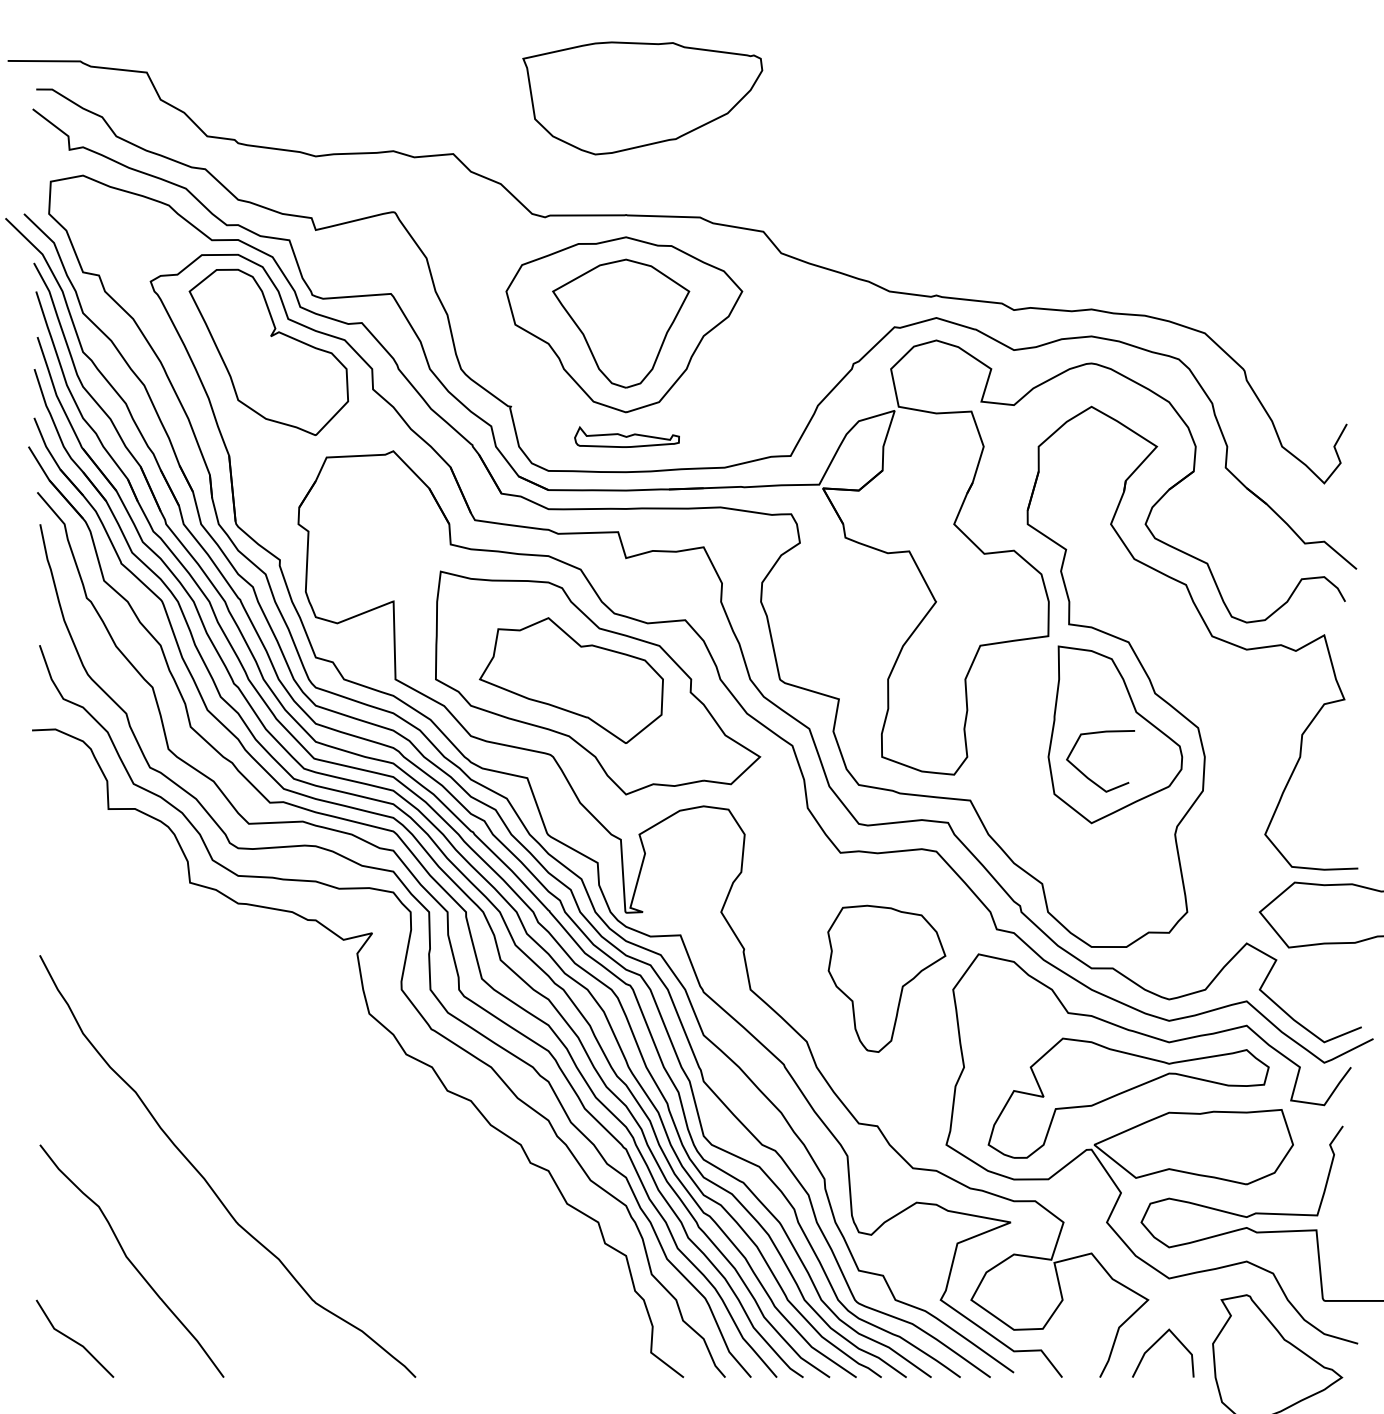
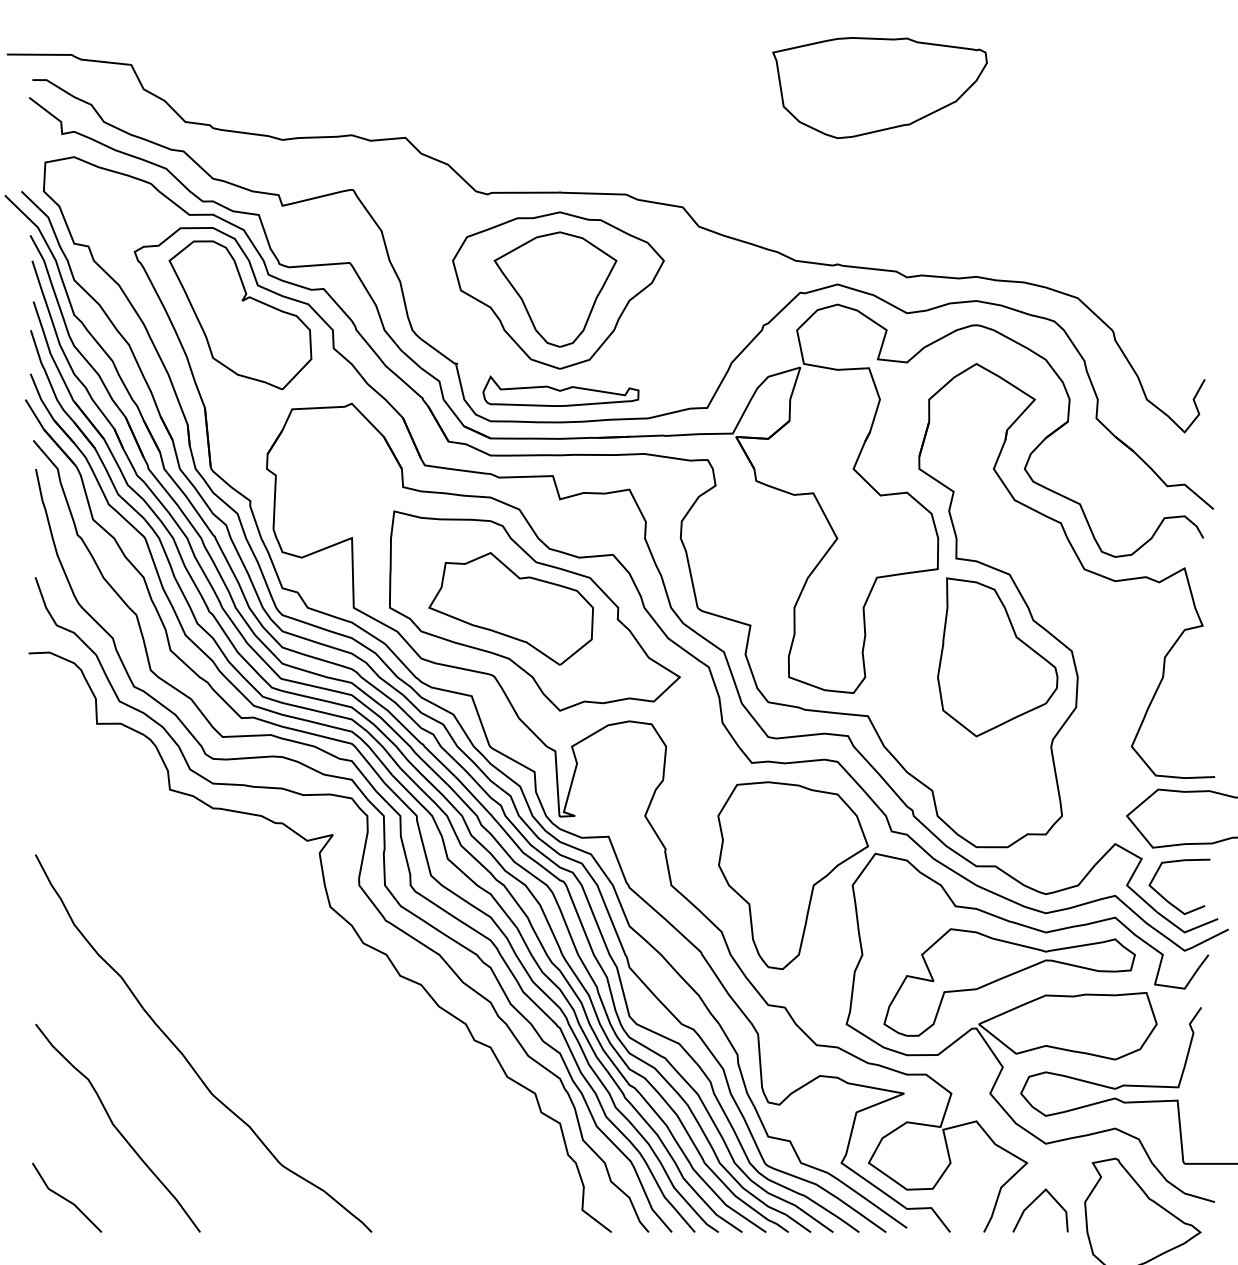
part: (642, 98) -> (879, 88), moved
part: (626, 436) -> (560, 390), size x1.67
curve: (1090, 778) -> (1170, 902), moved
part: (886, 978) -> (792, 875), size x1.43

